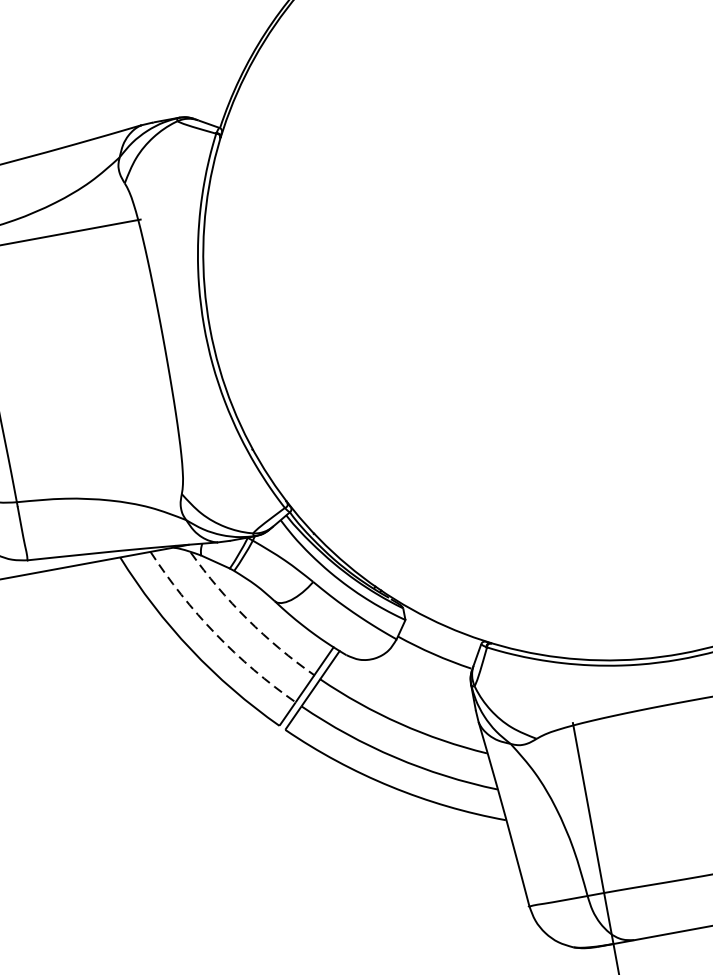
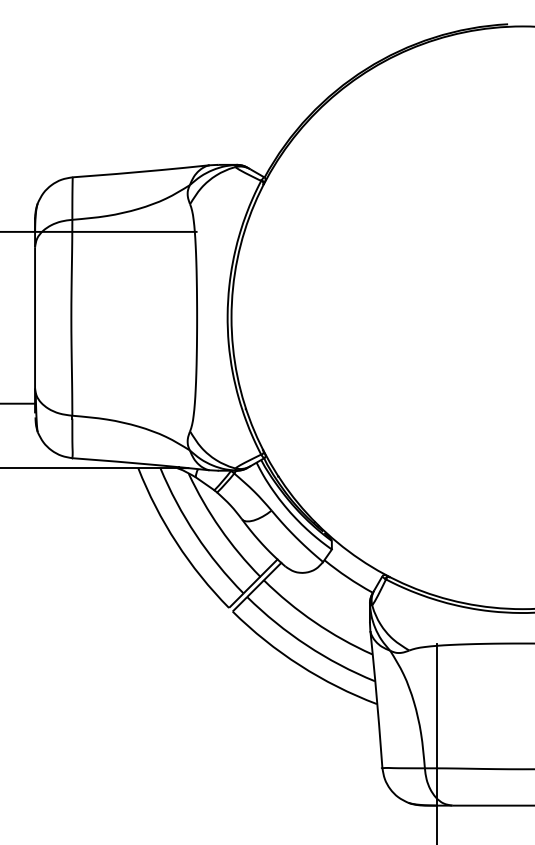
arc: (247, 619) -> (220, 528), dashed -> solid
arc: (215, 633) -> (195, 534), dashed -> solid

